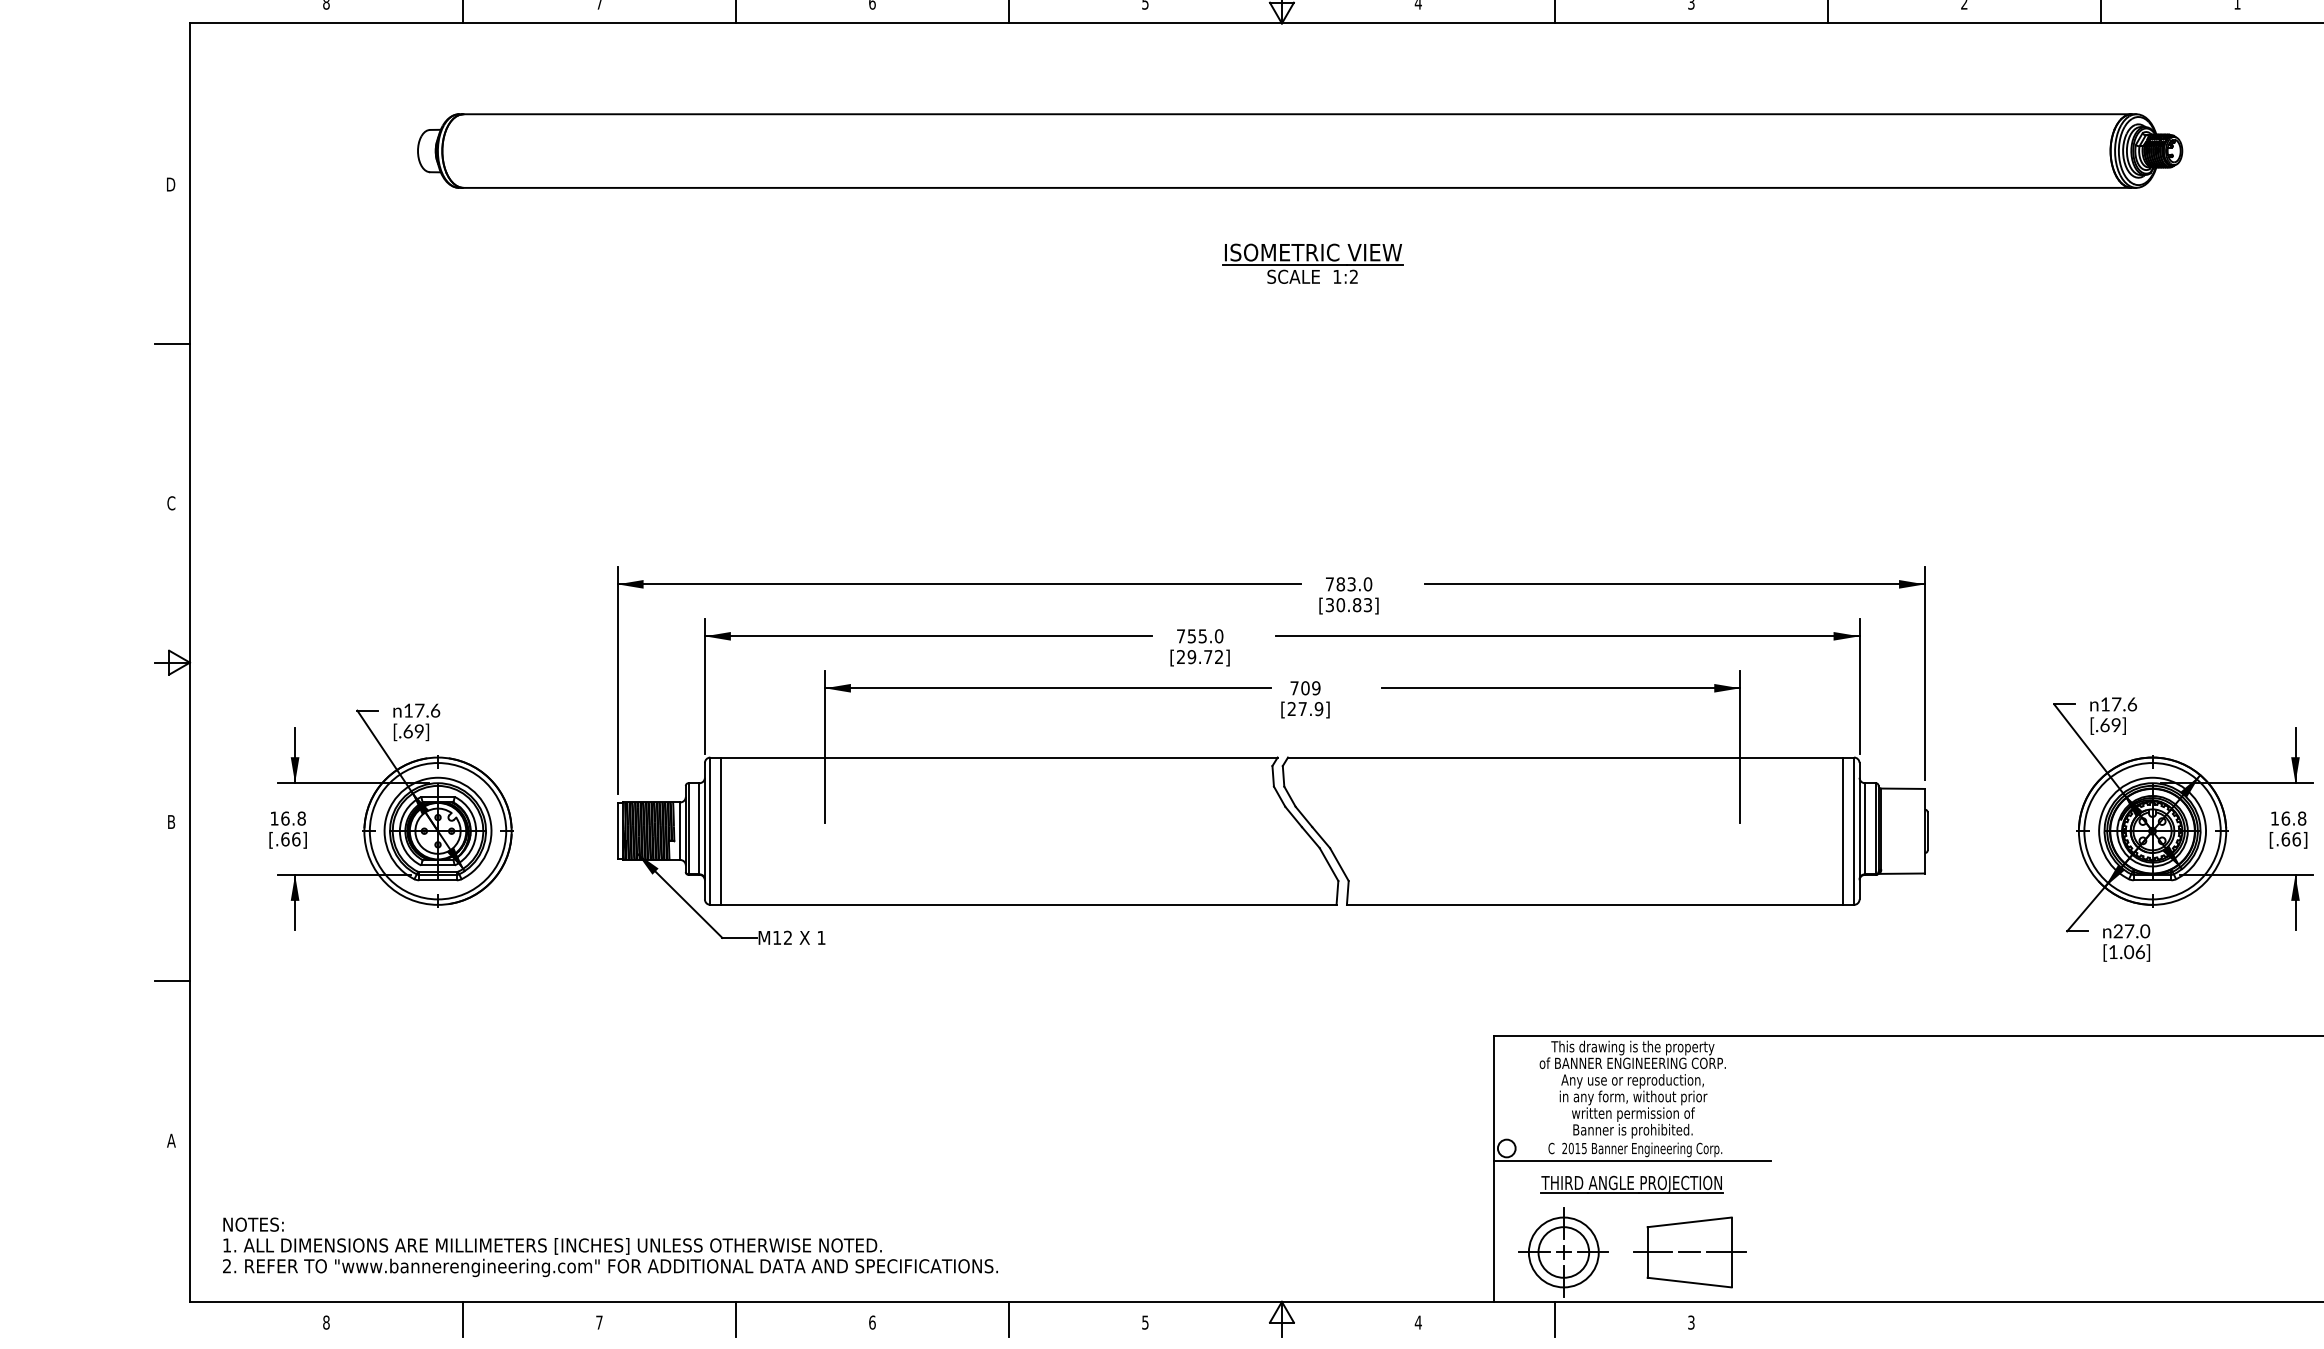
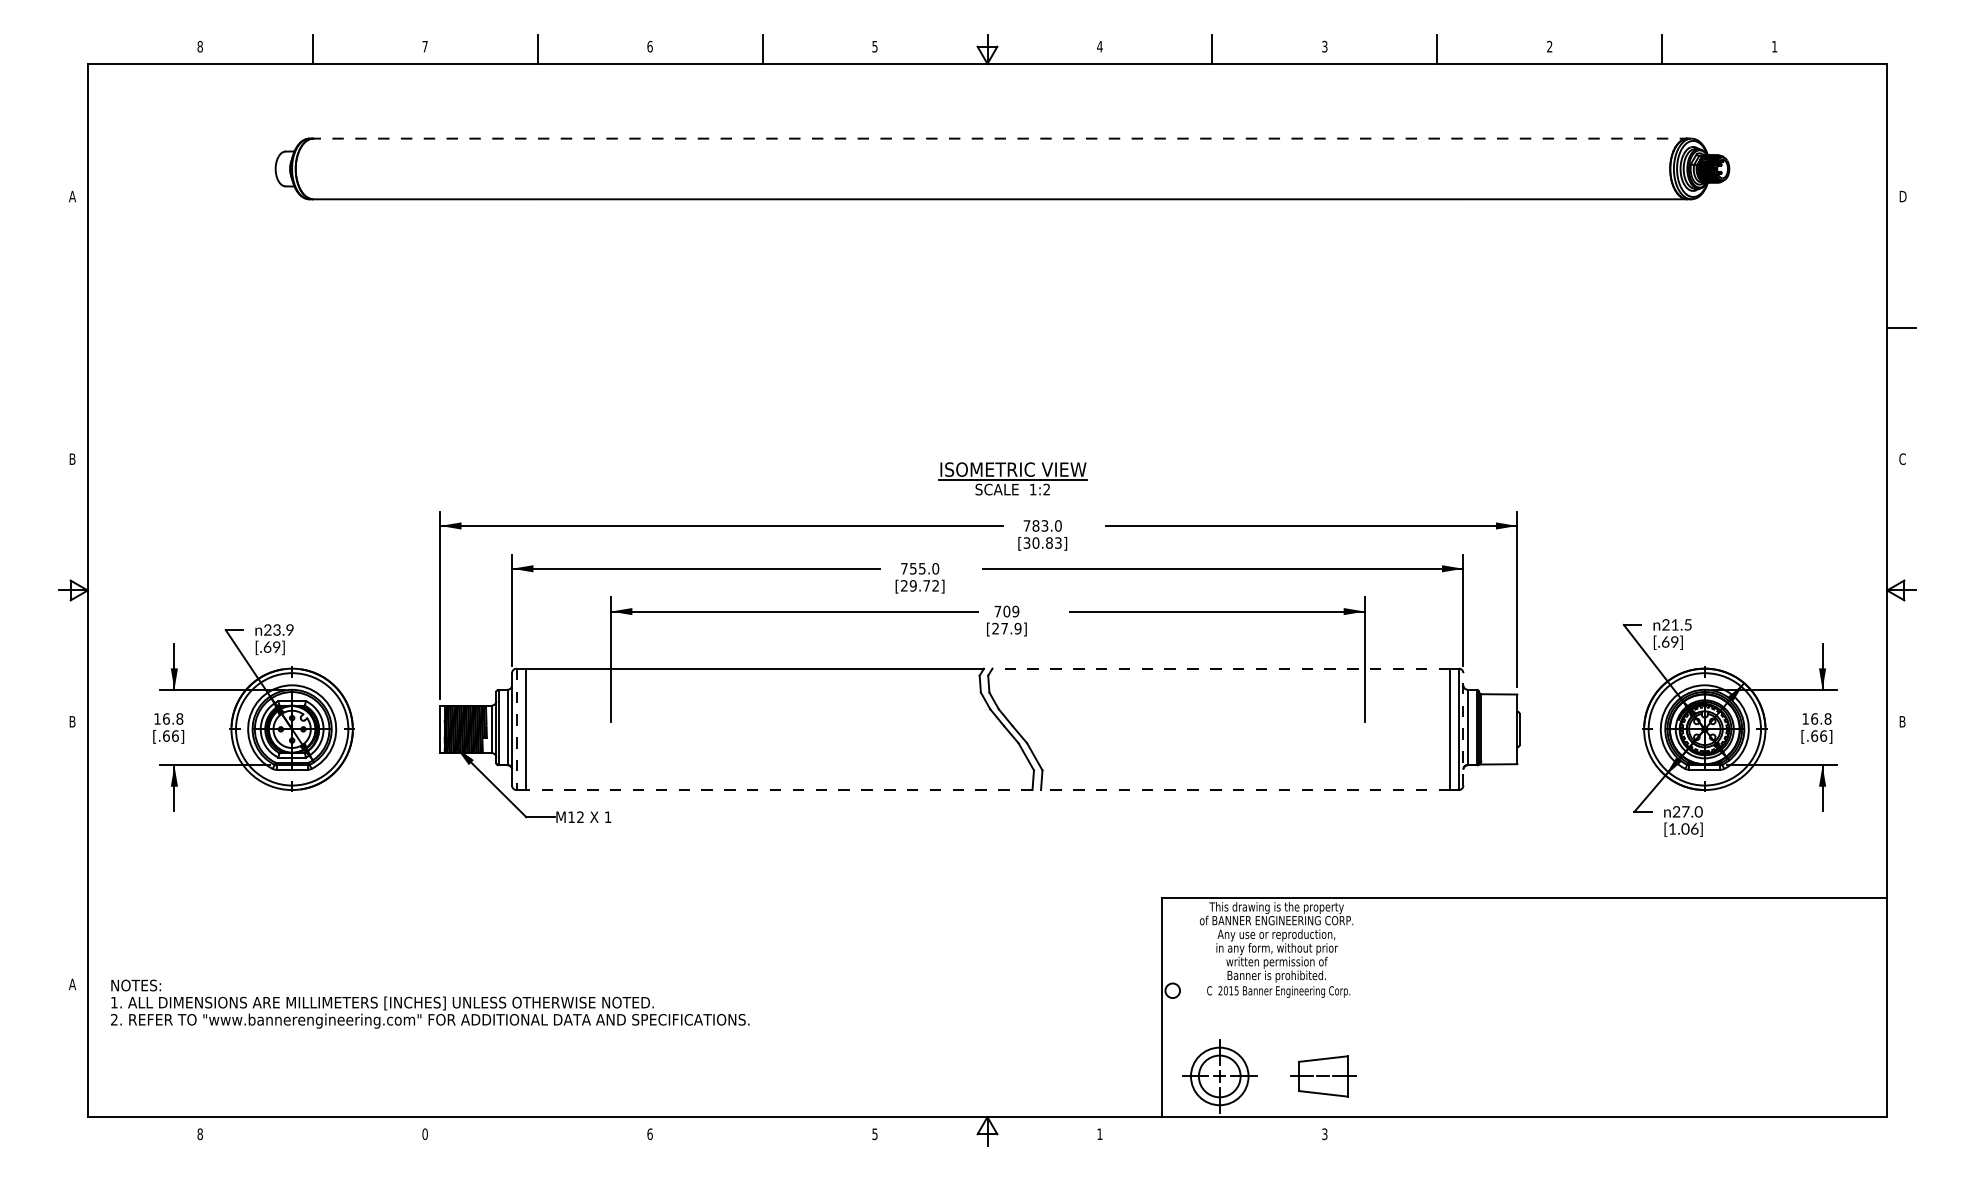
line: (1297, 114) -> (1000, 138), solid -> dashed
text: (170, 184) -> (71, 196), D -> A
part: (1312, 263) -> (1012, 478), moved
line: (172, 343) -> (73, 327), removed
text: (171, 502) -> (72, 458), C -> B
text: (2118, 703) -> (1676, 624), 17.6 -> 21.5
text: (421, 710) -> (278, 629), 17.6 -> 23.9
line: (1565, 757) -> (1221, 668), solid -> dashed
line: (1859, 830) -> (1463, 728), solid -> dashed
line: (710, 831) -> (516, 729), solid -> dashed
line: (1028, 905) -> (778, 790), solid -> dashed
line: (1593, 905) -> (1244, 790), solid -> dashed
line: (172, 981) -> (73, 853), removed
line: (1632, 1160) -> (1276, 1000), removed
part: (1631, 1184) -> (1275, 1020), removed
text: (610, 1246) -> (430, 1003), moved
part: (1688, 1252) -> (1322, 1076), size x0.7
line: (462, 1319) -> (312, 1131), removed
line: (735, 1319) -> (537, 1131), removed
line: (1008, 1319) -> (762, 1131), removed
line: (1555, 1319) -> (1212, 1131), removed
text: (1417, 1321) -> (1099, 1133), 4 -> 1
text: (598, 1322) -> (424, 1134), 7 -> 0

